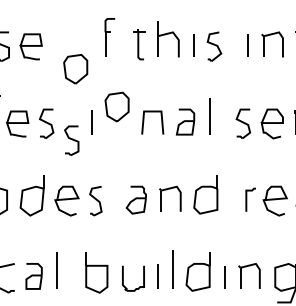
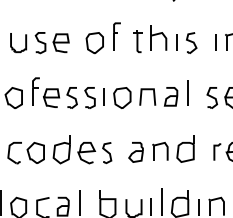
part: (75, 69) -> (94, 43), moved
part: (117, 106) -> (122, 97), moved
part: (70, 139) -> (89, 97), moved

